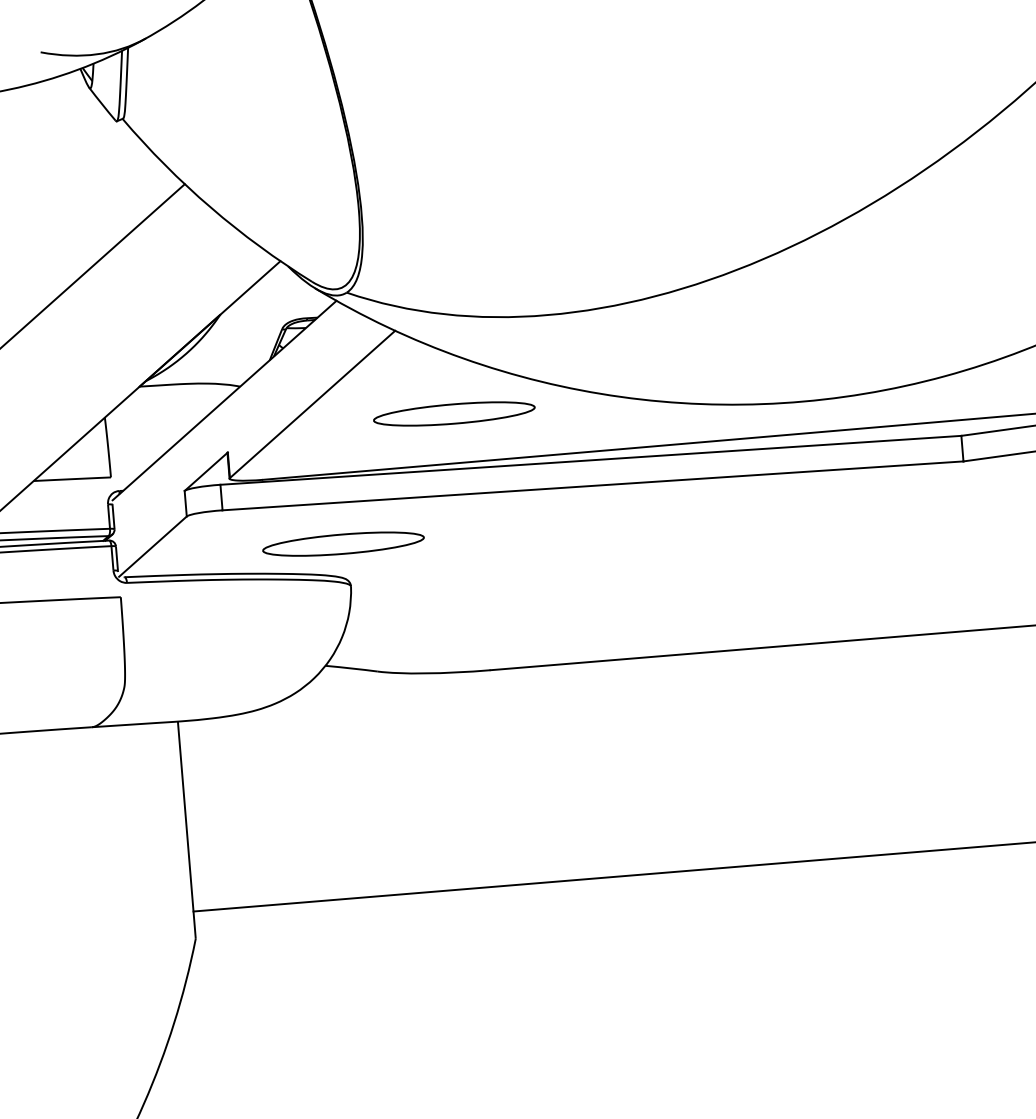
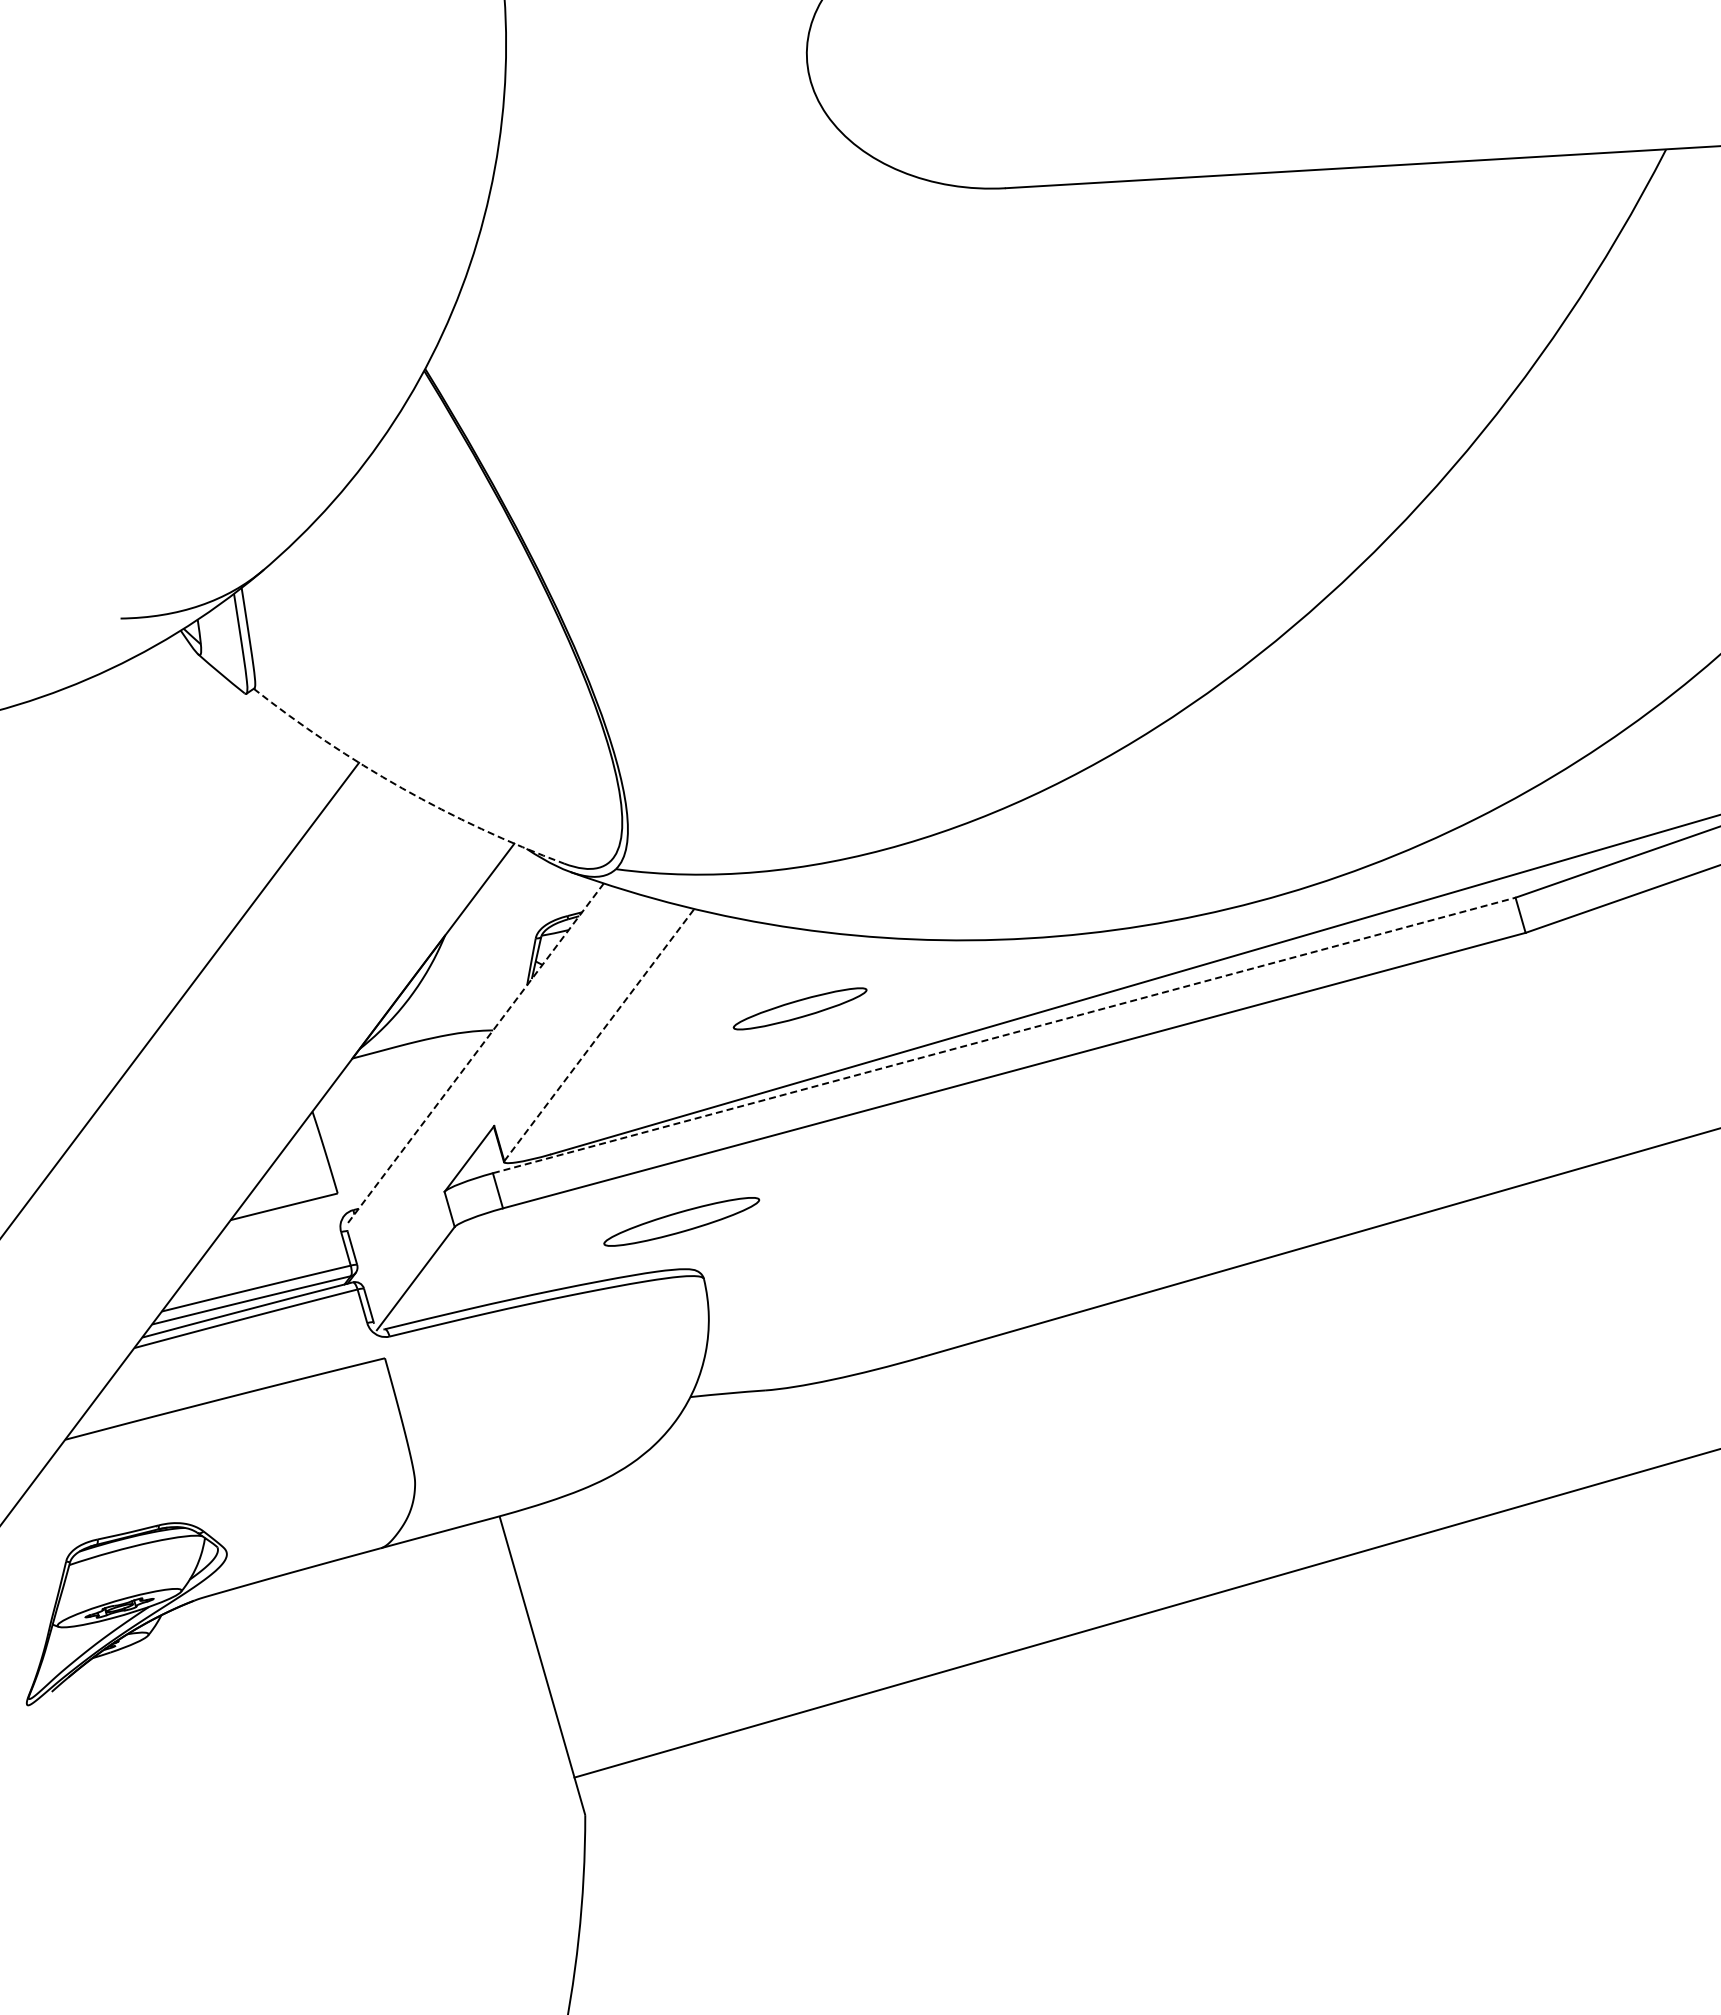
arc: (211, 207) -> (402, 788), solid -> dashed
line: (224, 400) -> (475, 1054), solid -> dashed
line: (312, 404) -> (599, 1035), solid -> dashed
part: (453, 413) -> (799, 1008), size x0.6
line: (591, 460) -> (1004, 1035), solid -> dashed
part: (343, 543) -> (681, 1221), size x0.7

